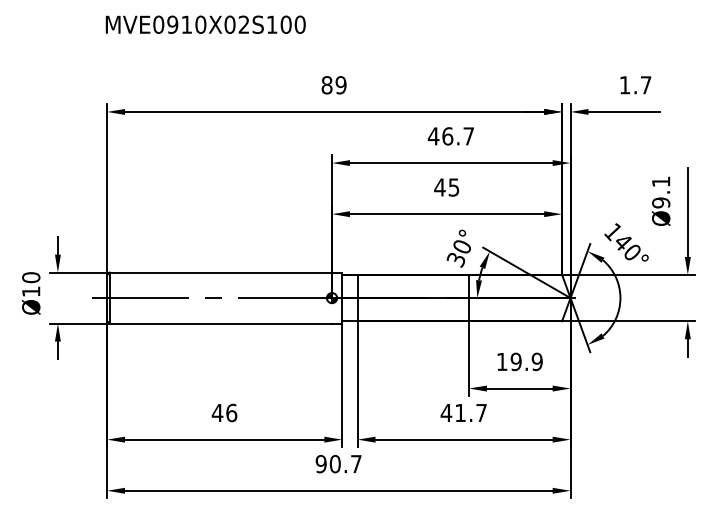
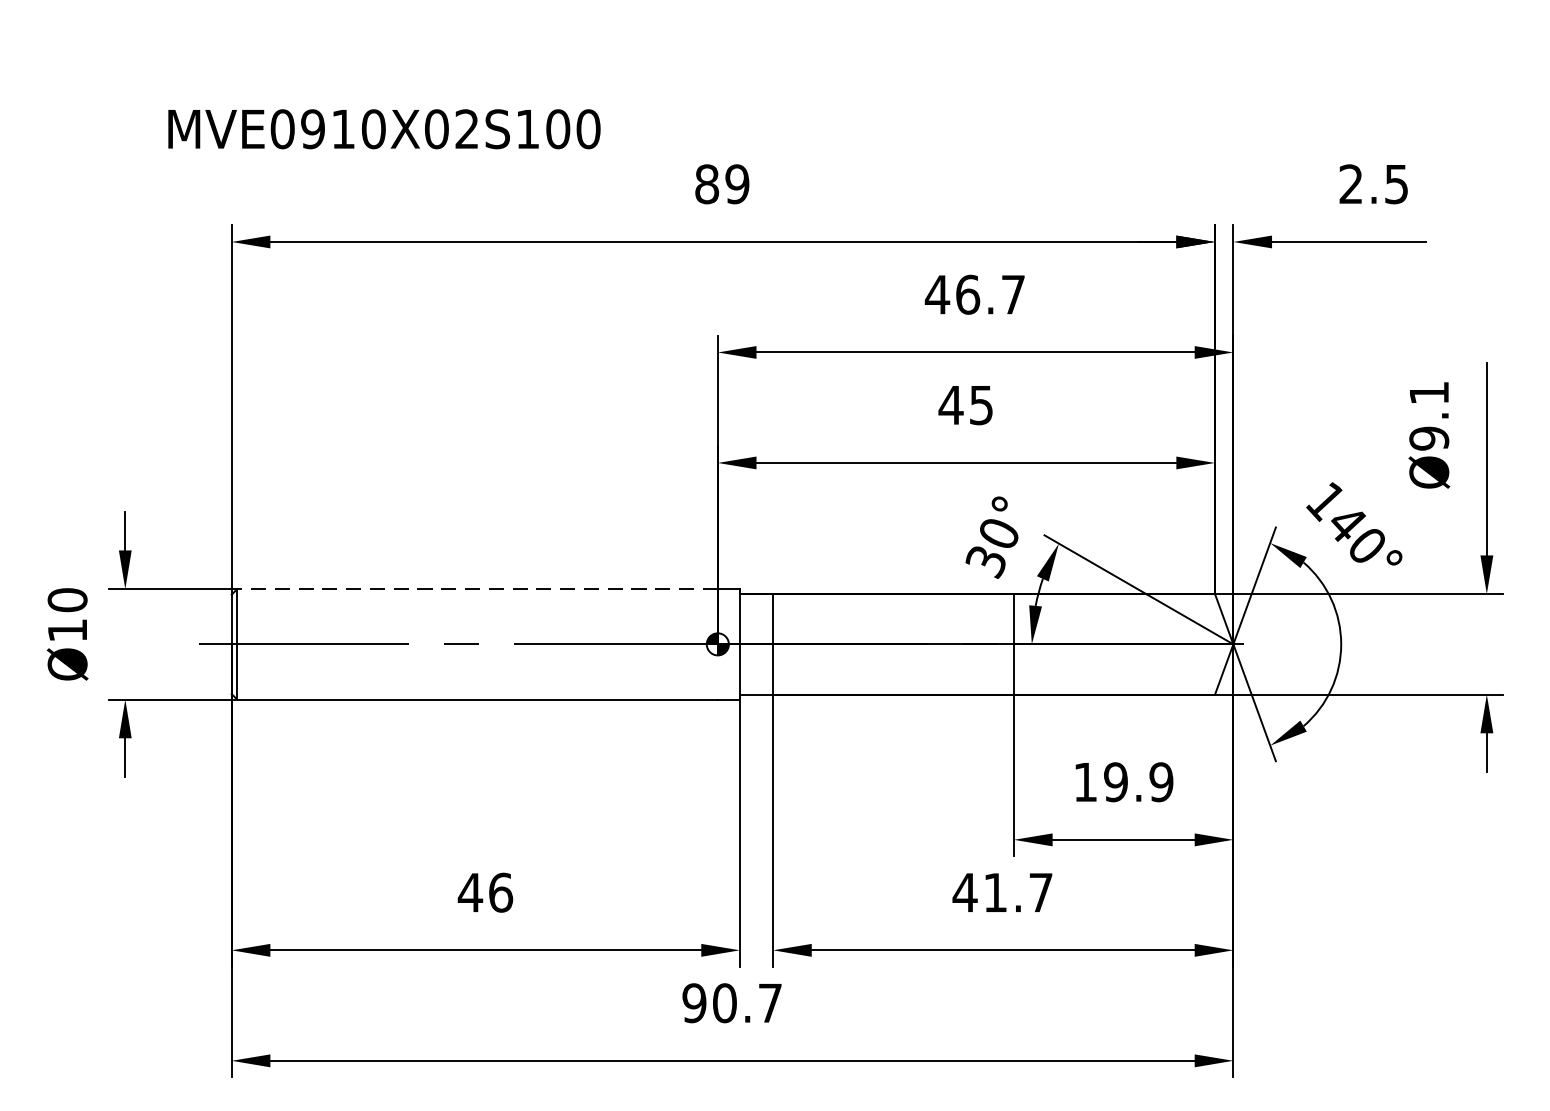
text: (205, 24) -> (383, 128), moved
text: (635, 85) -> (1373, 184), 1.7 -> 2.5
line: (220, 272) -> (476, 589), solid -> dashed

